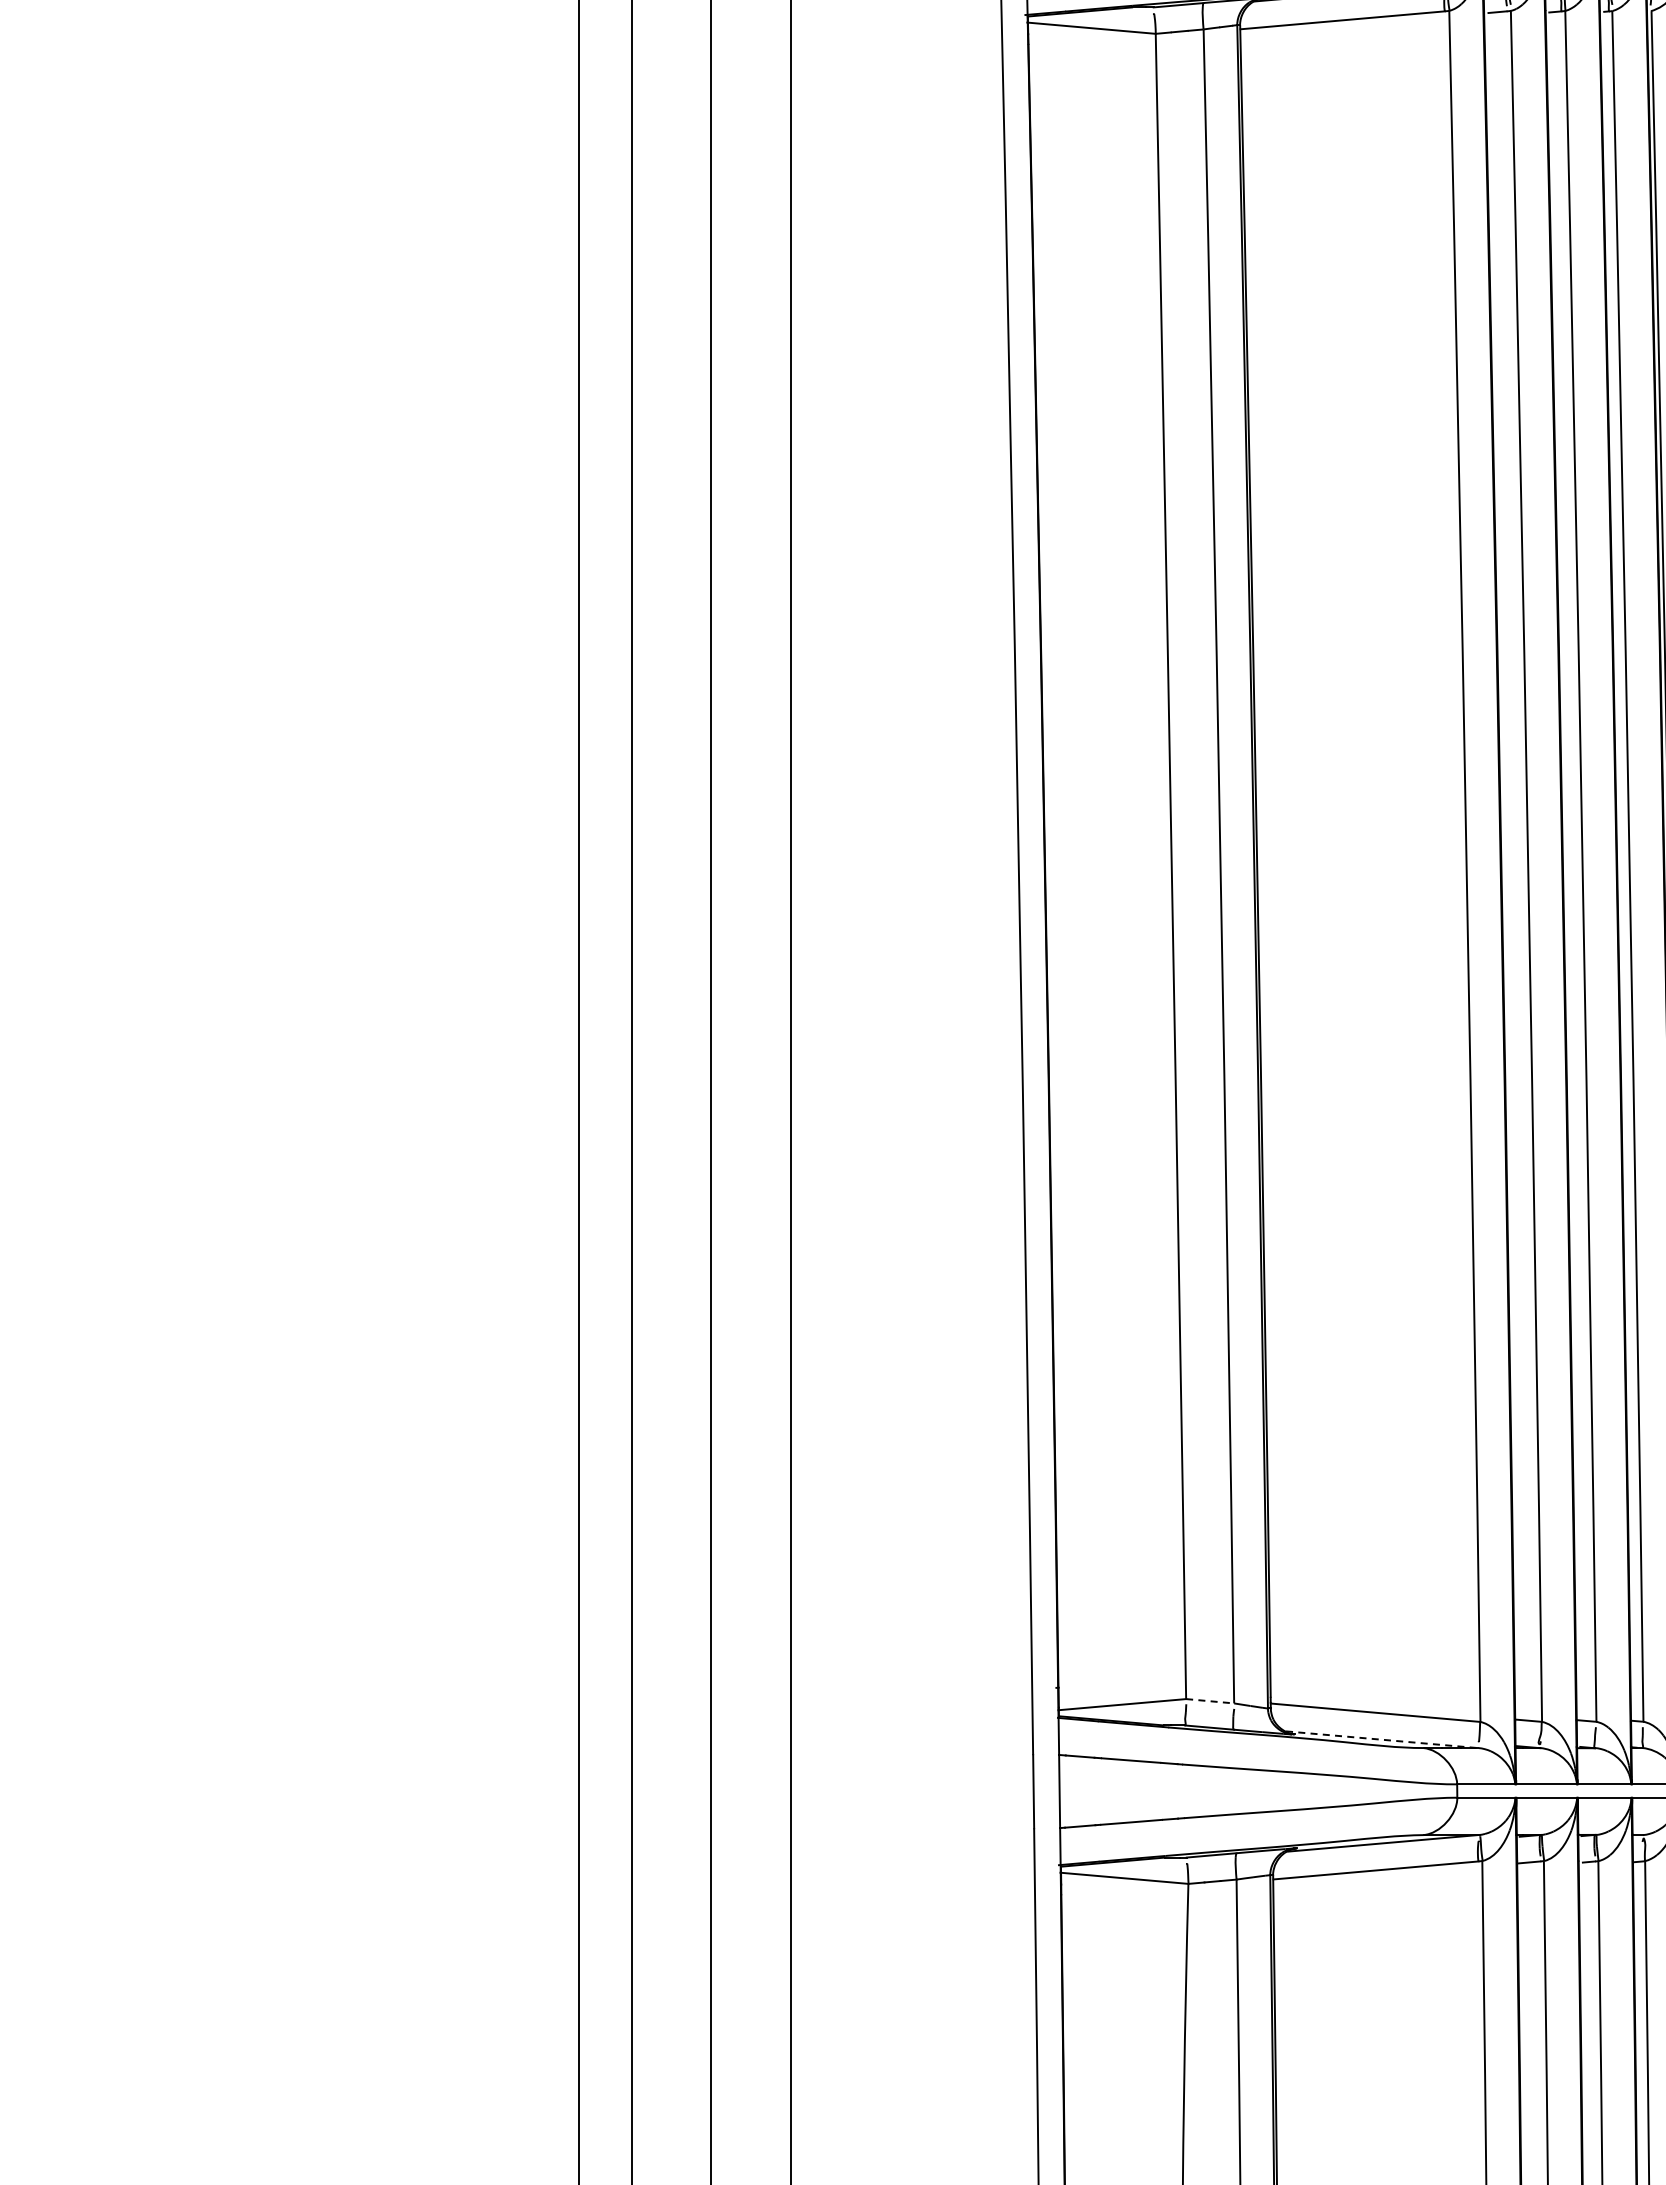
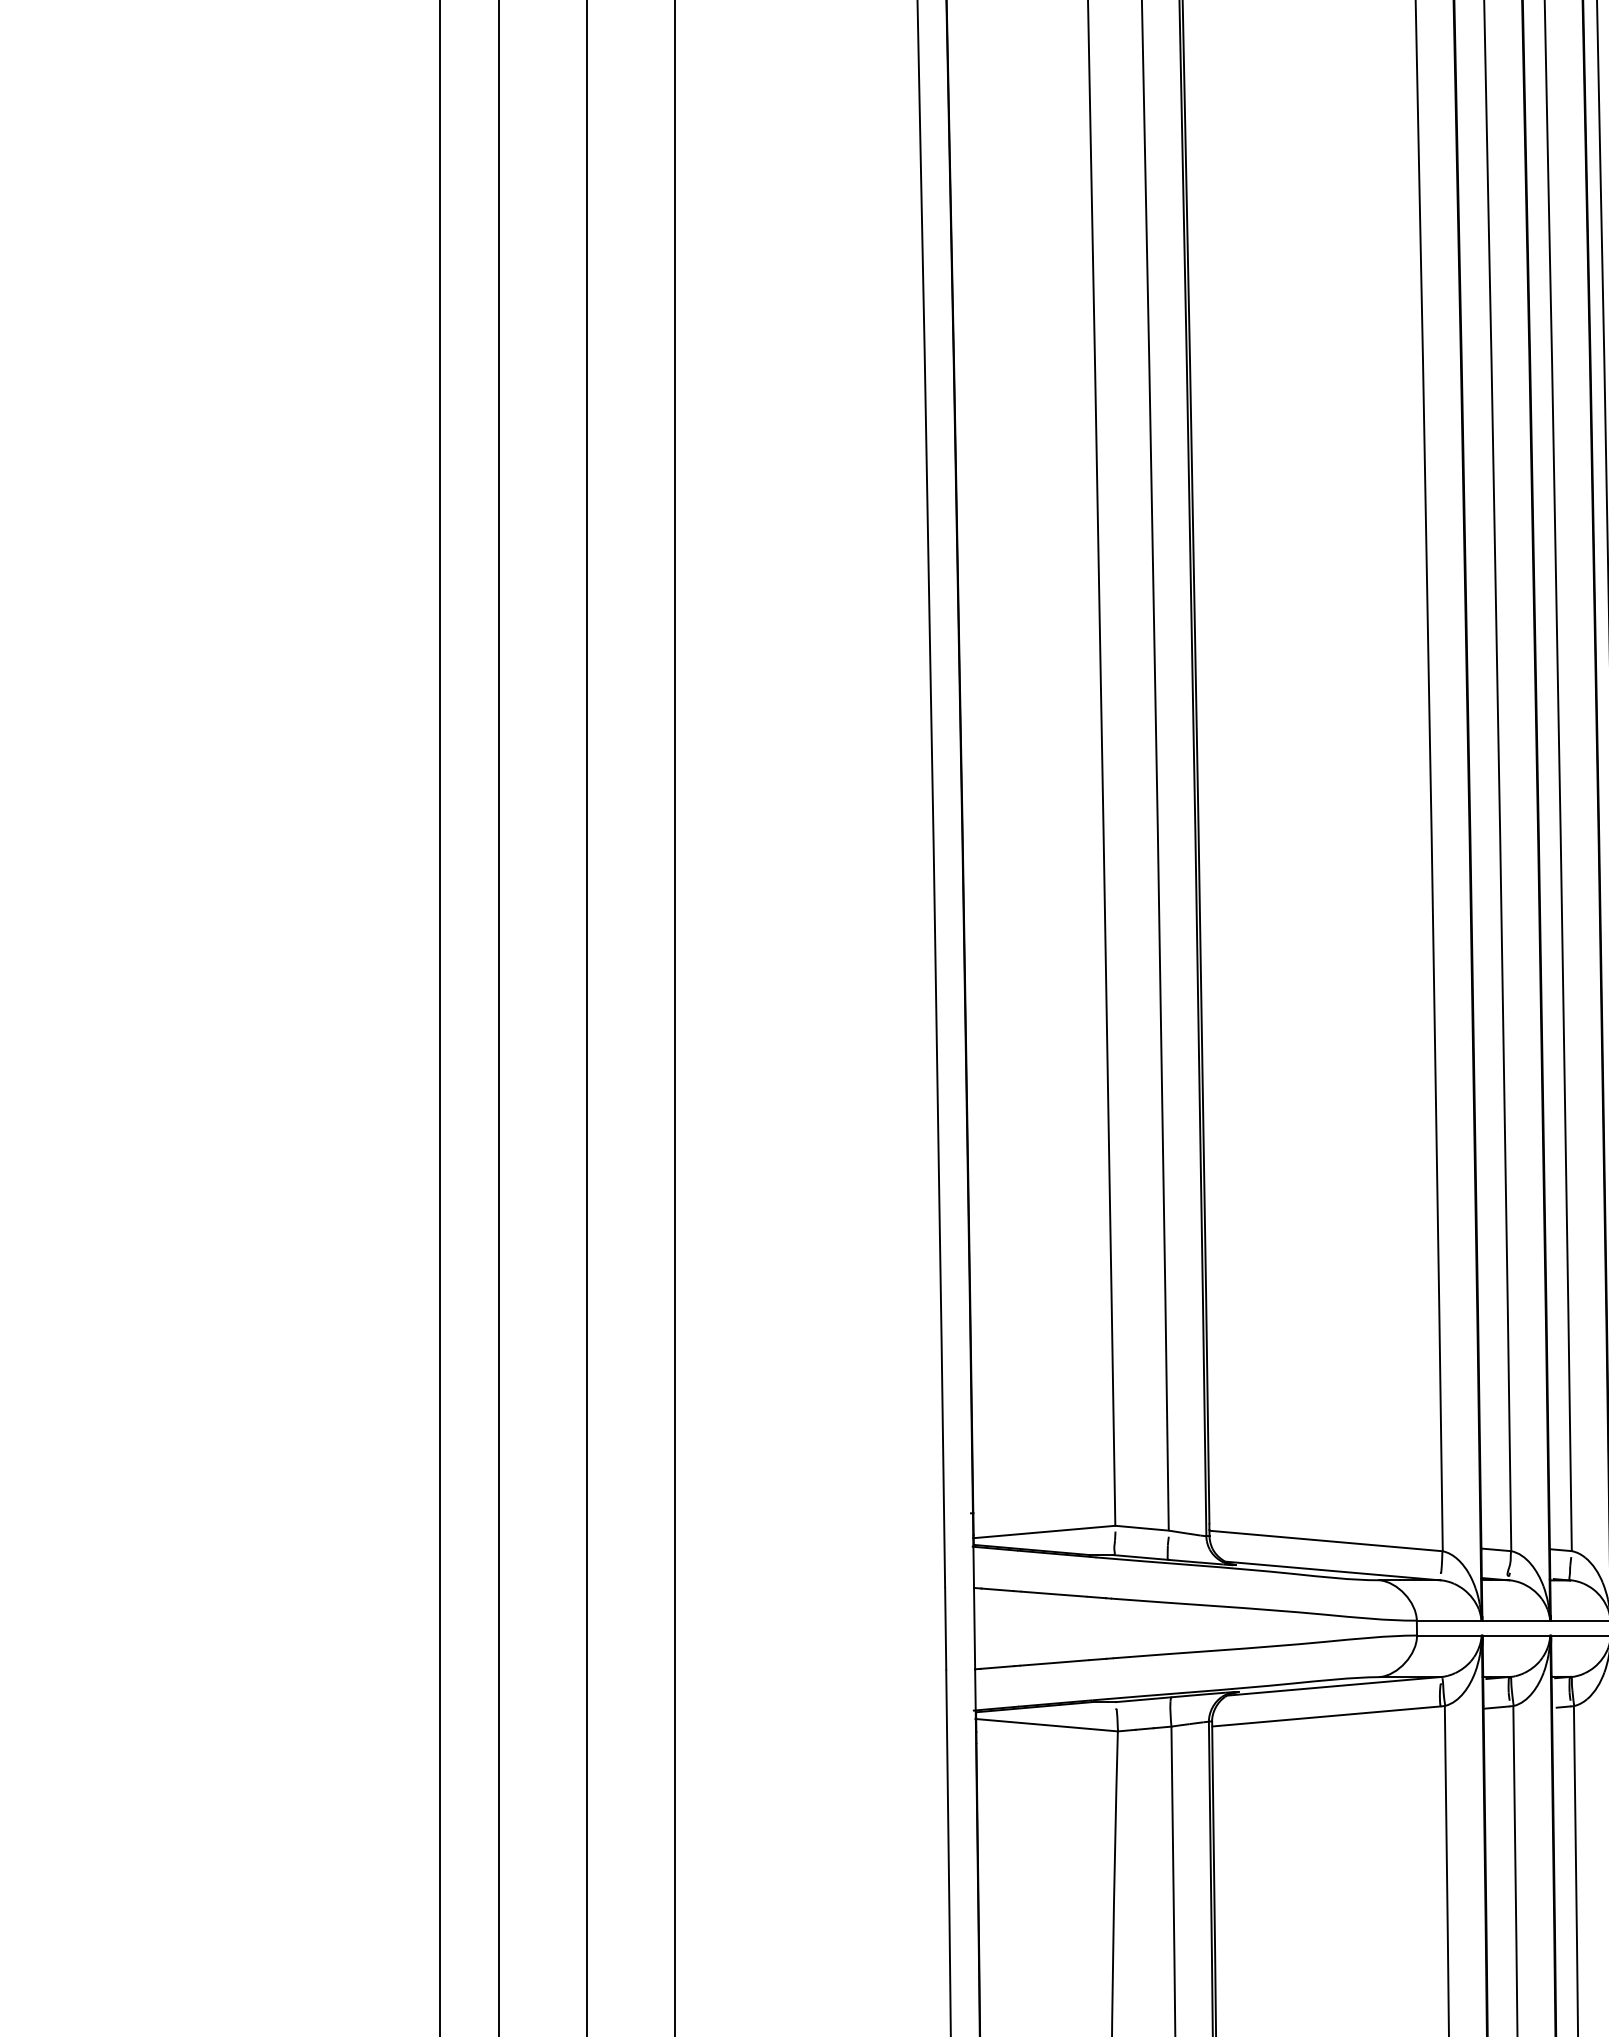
line: (1210, 1701) -> (1142, 1528), dashed -> solid
line: (1382, 1739) -> (1333, 1570), dashed -> solid

